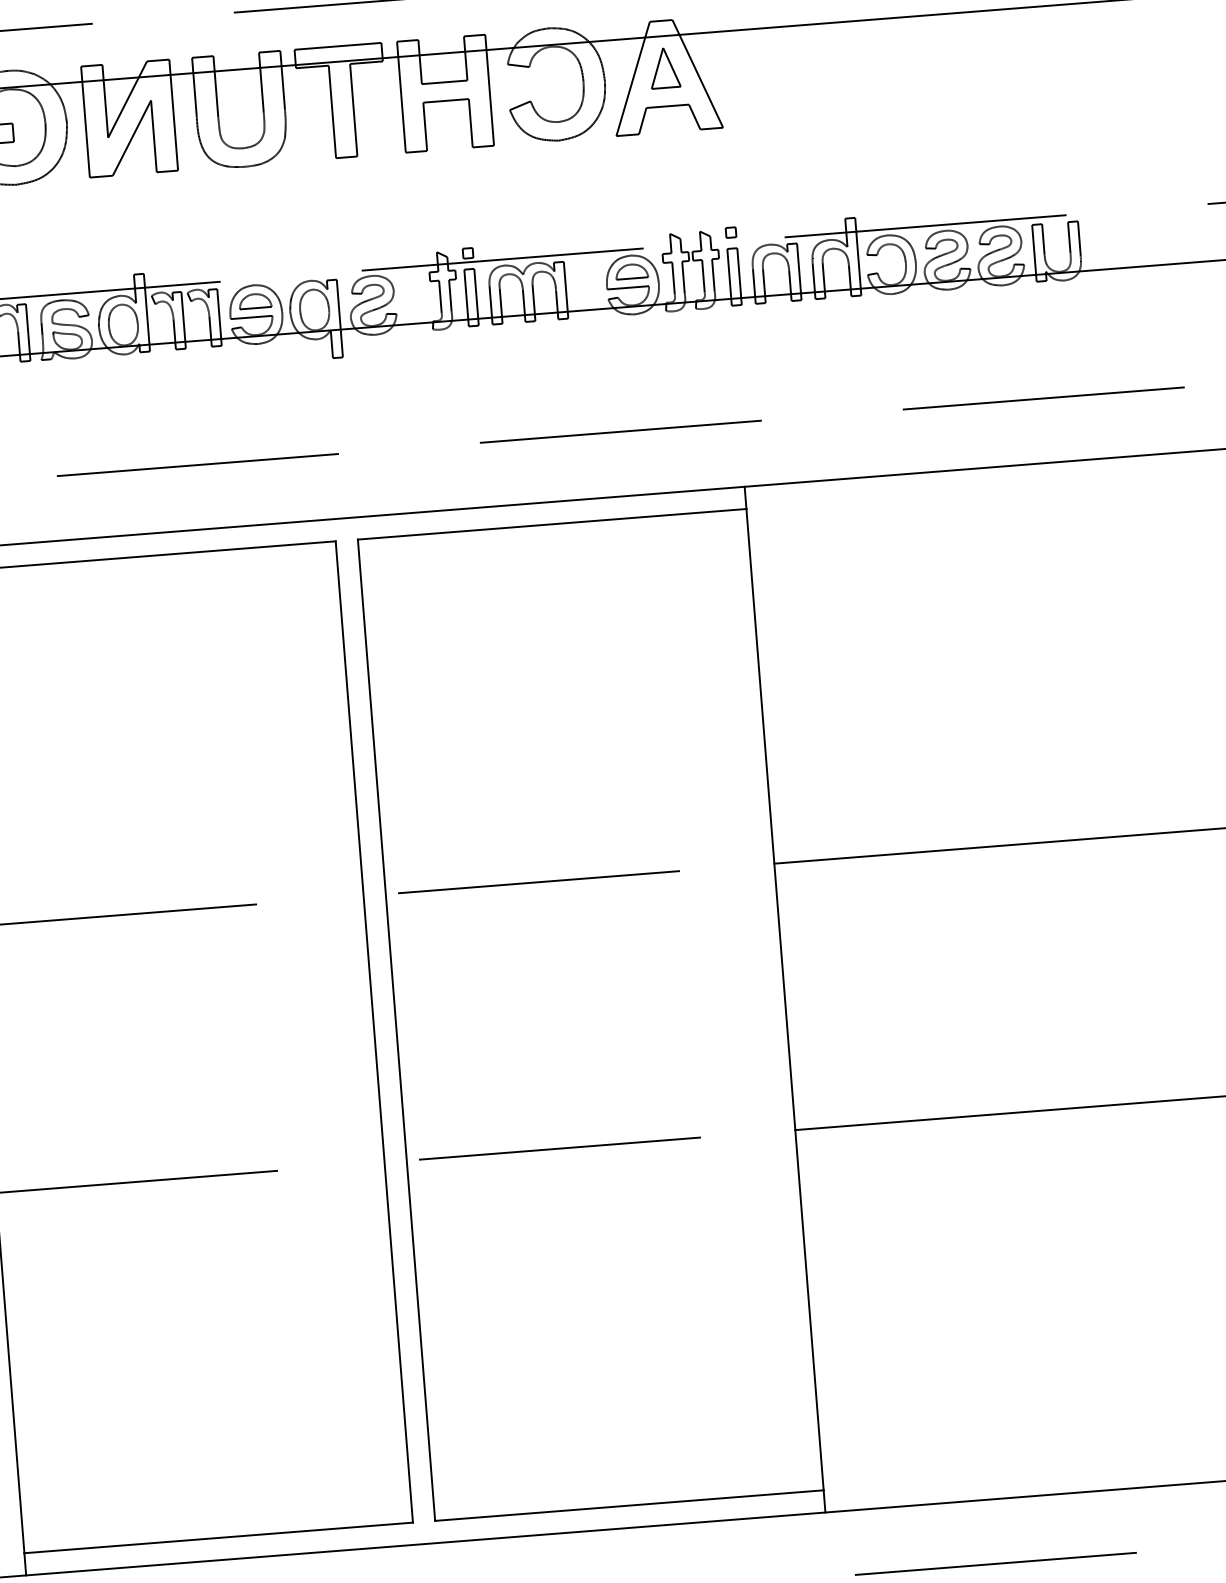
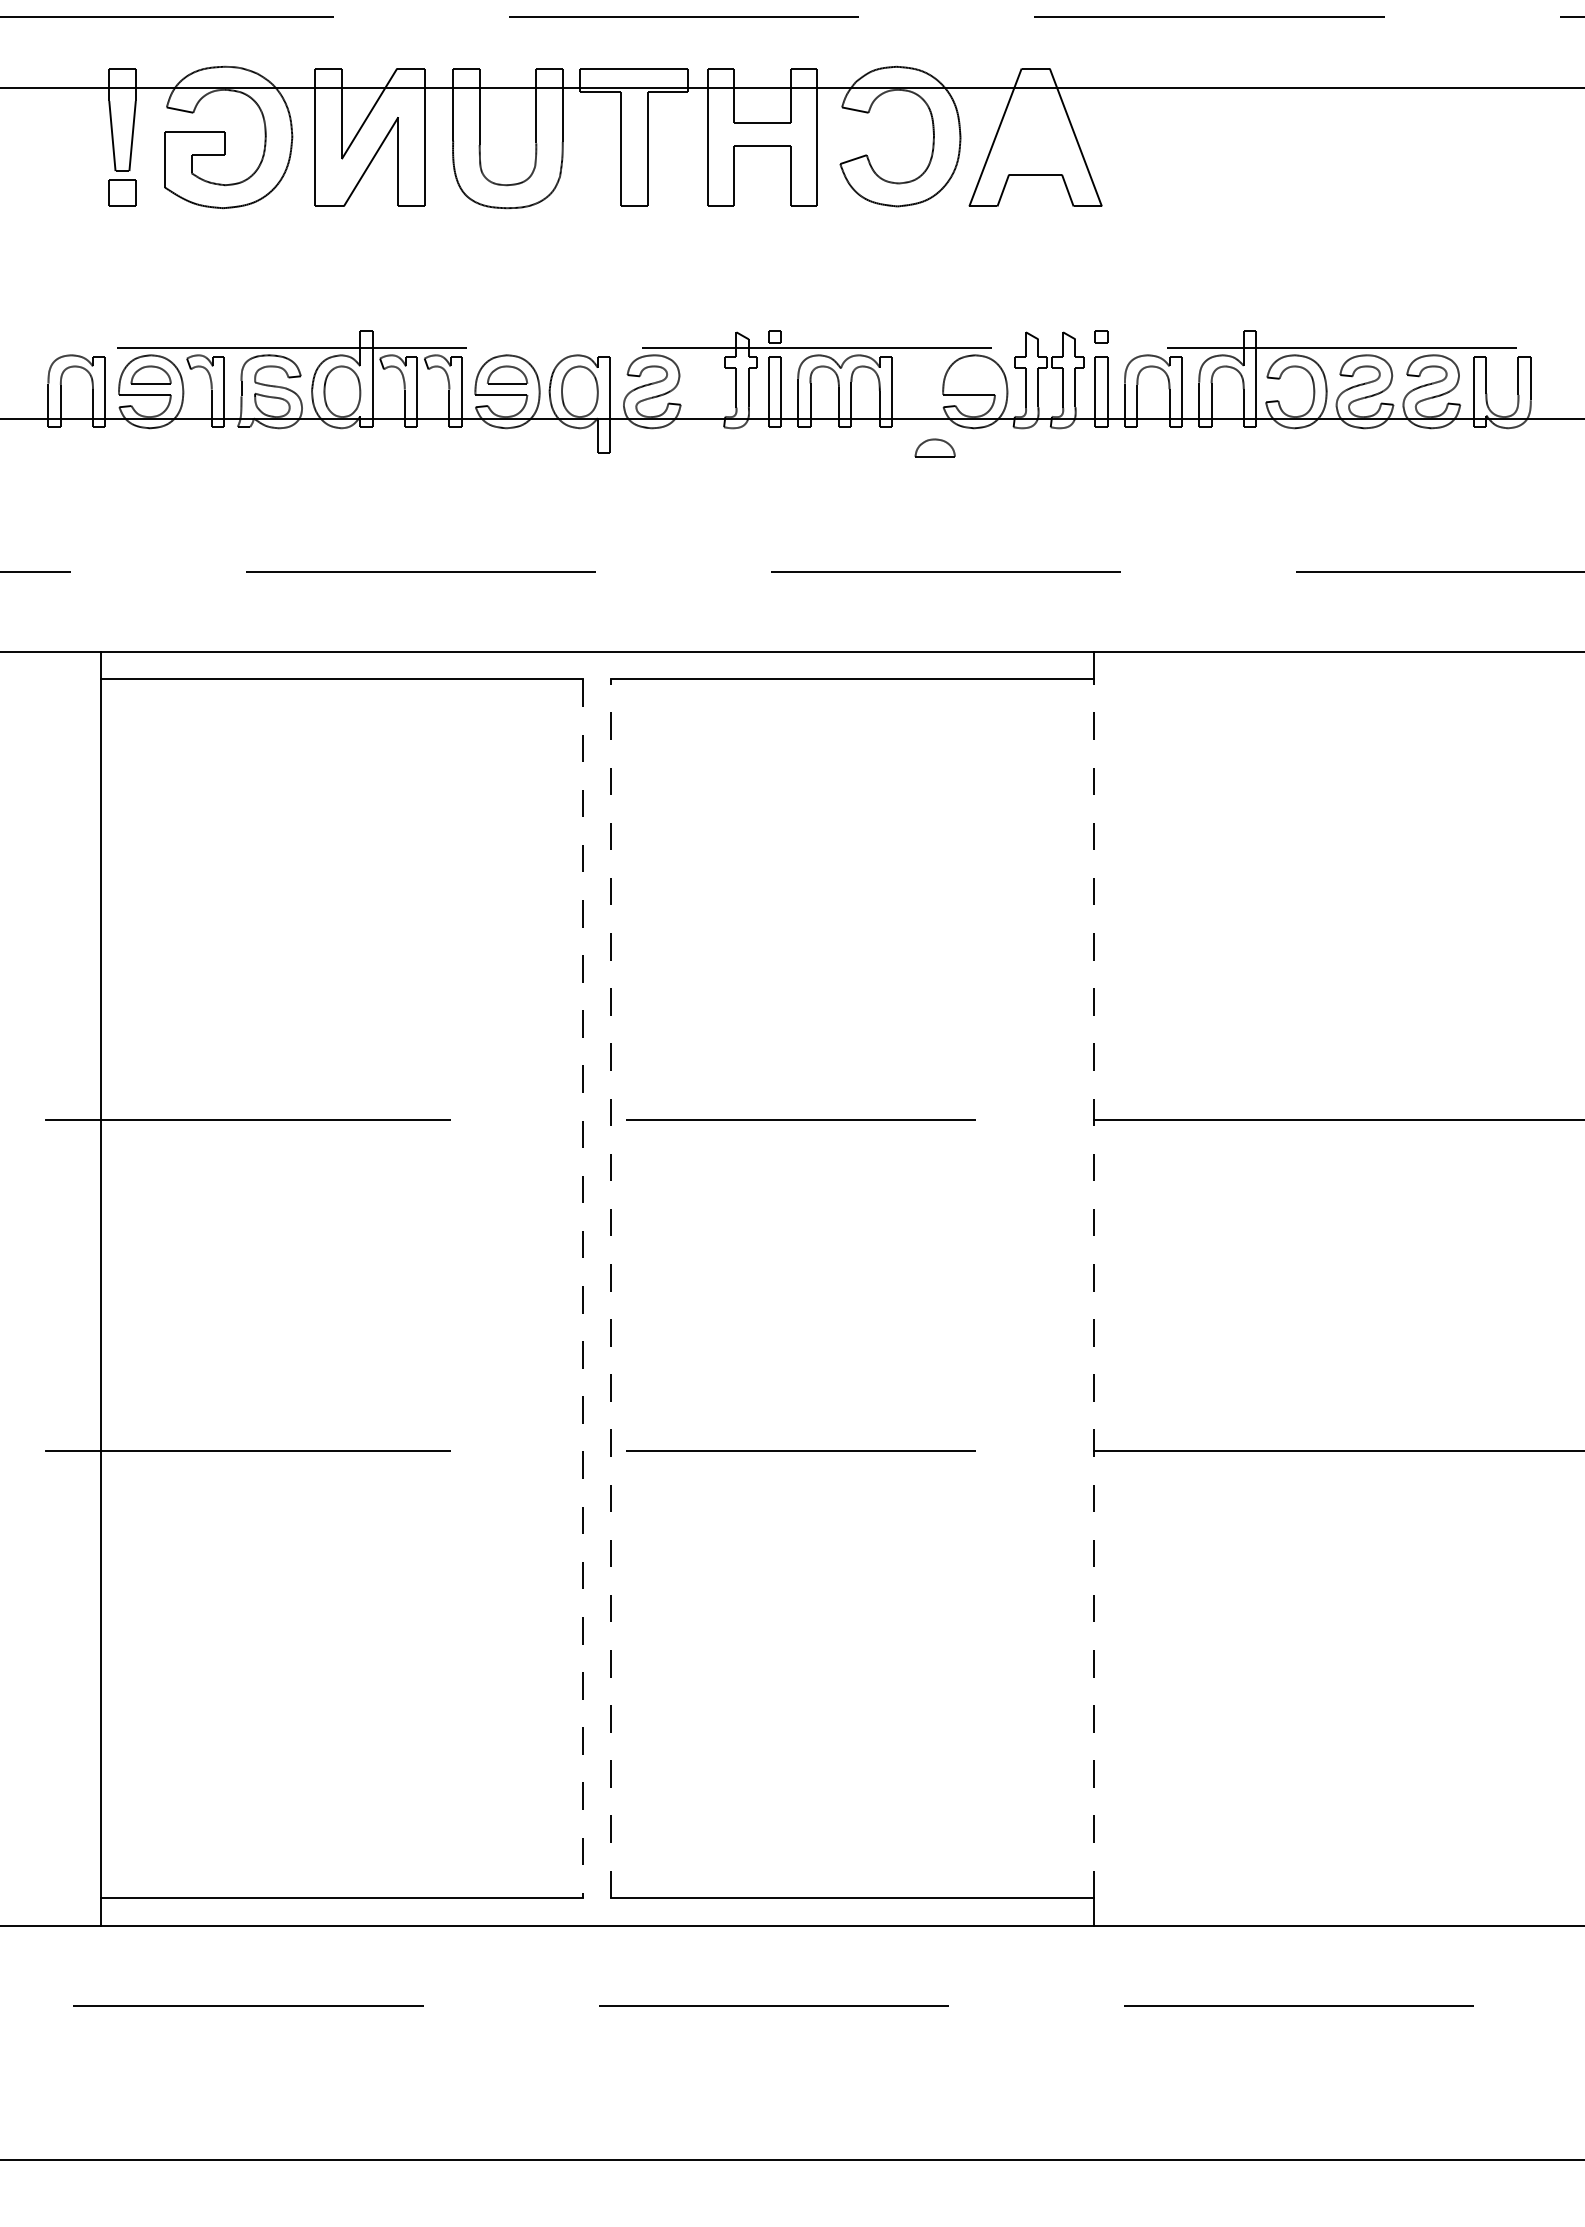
part: (664, 68) -> (1035, 127), removed
part: (631, 271) -> (934, 447), moved
line: (784, 999) -> (1093, 1288), solid -> dashed
line: (396, 1029) -> (611, 1288), solid -> dashed
line: (374, 1032) -> (583, 1289), solid -> dashed

